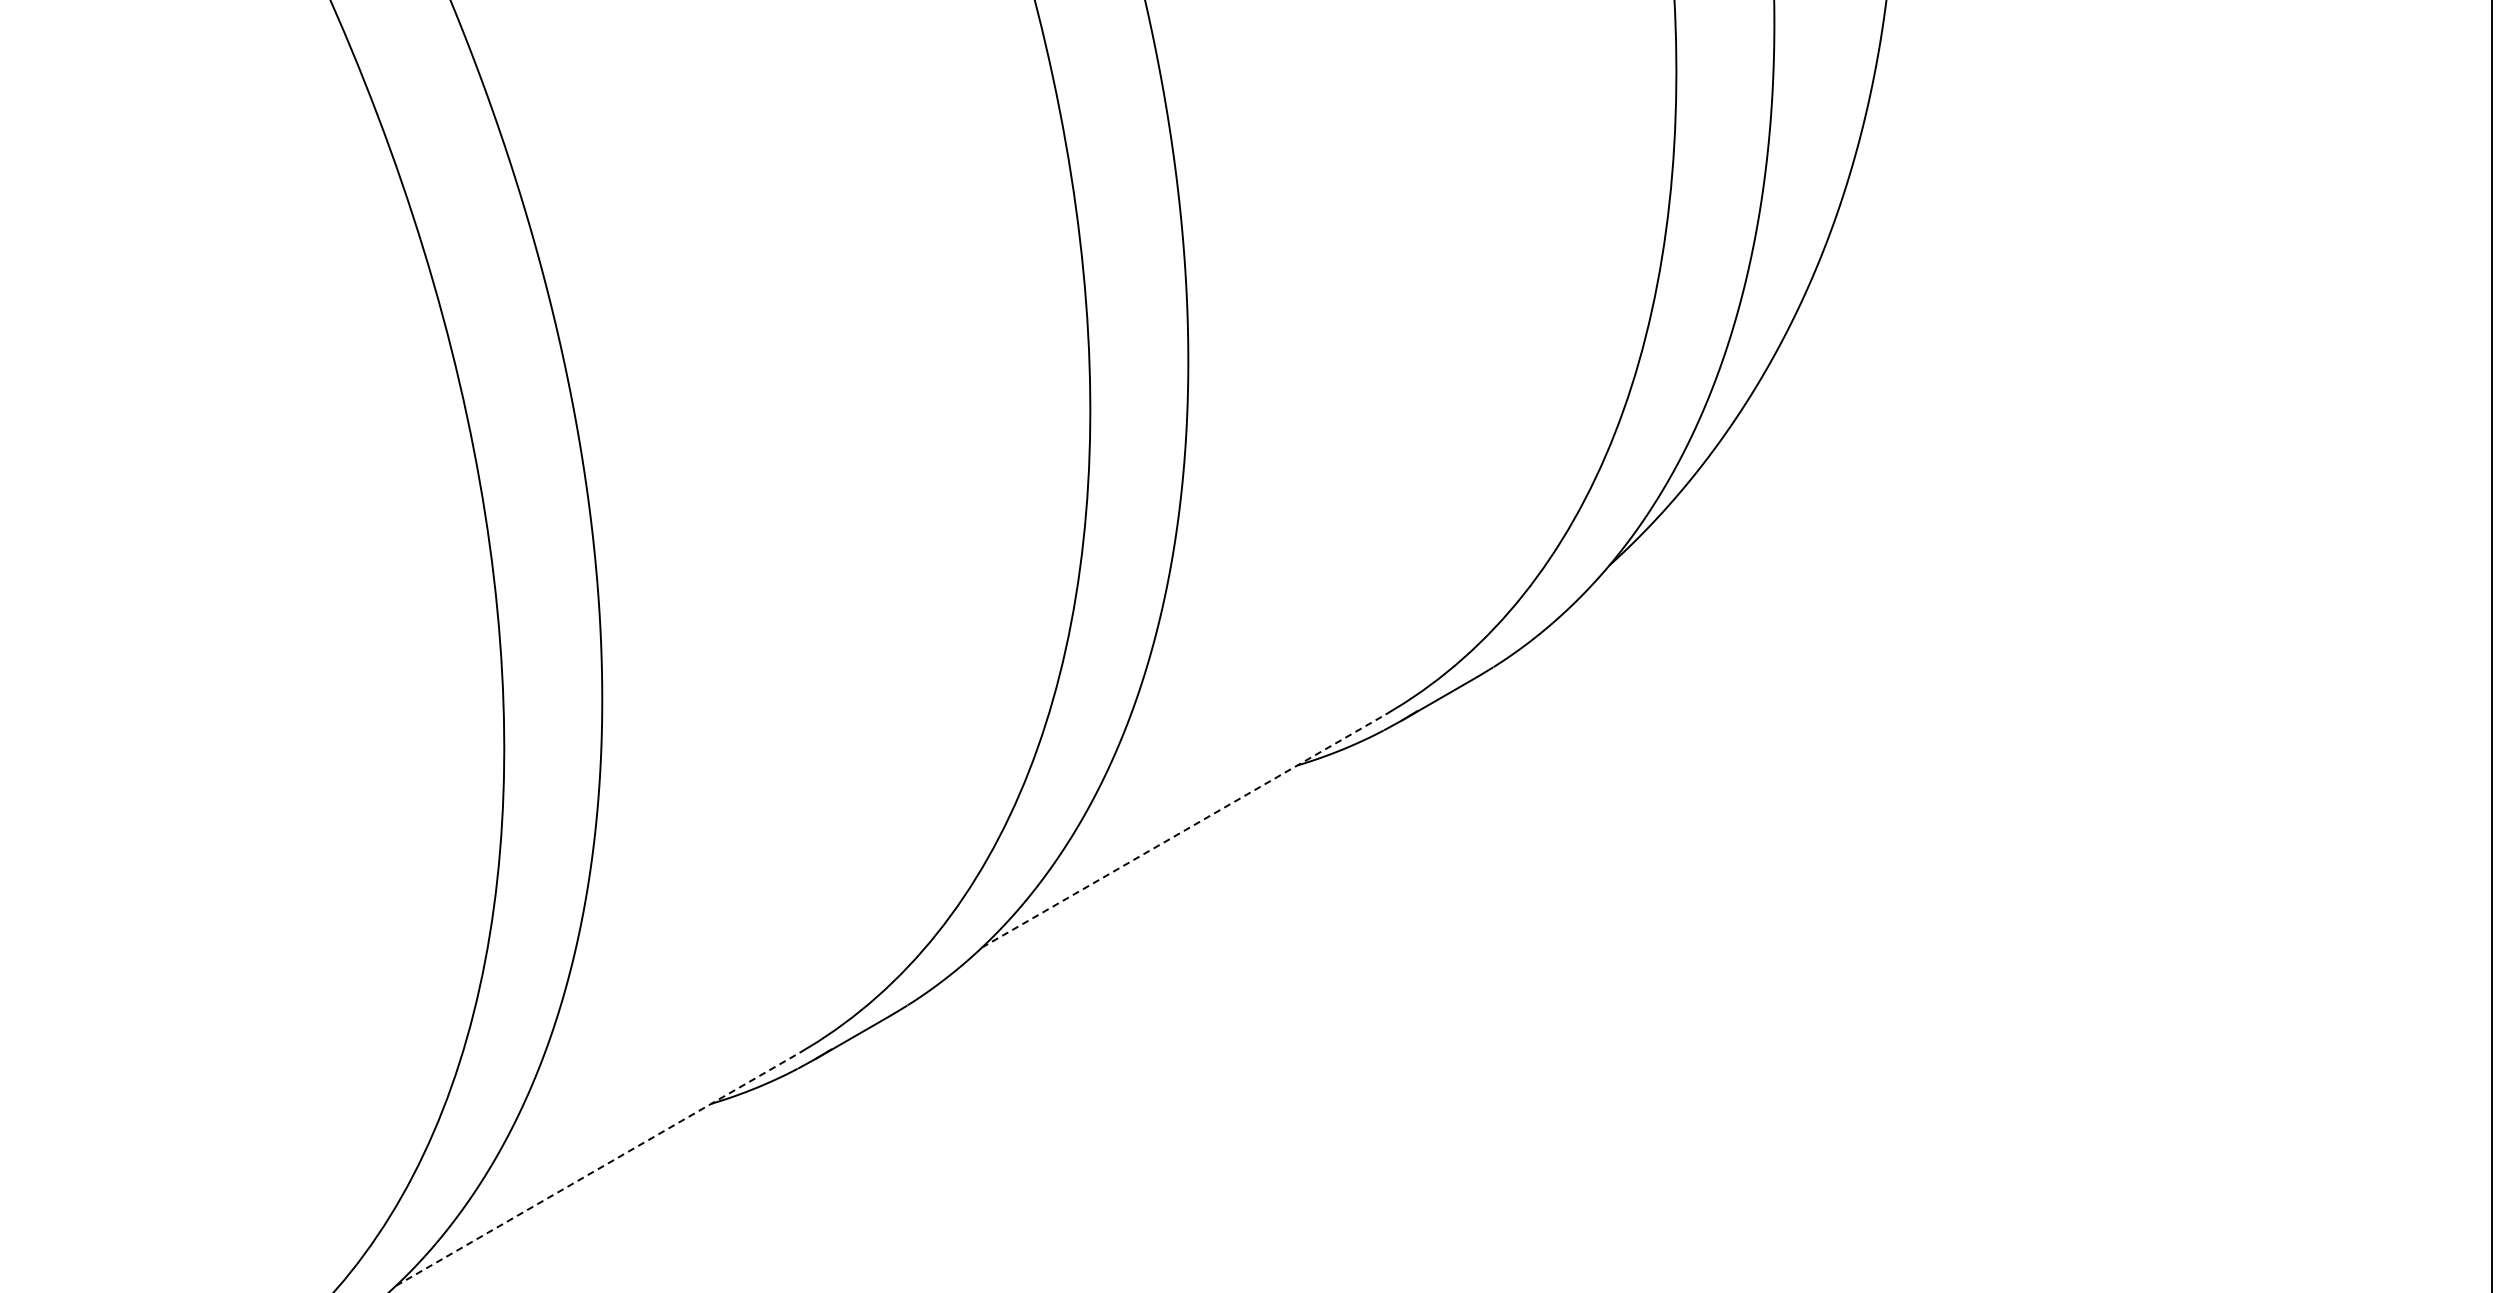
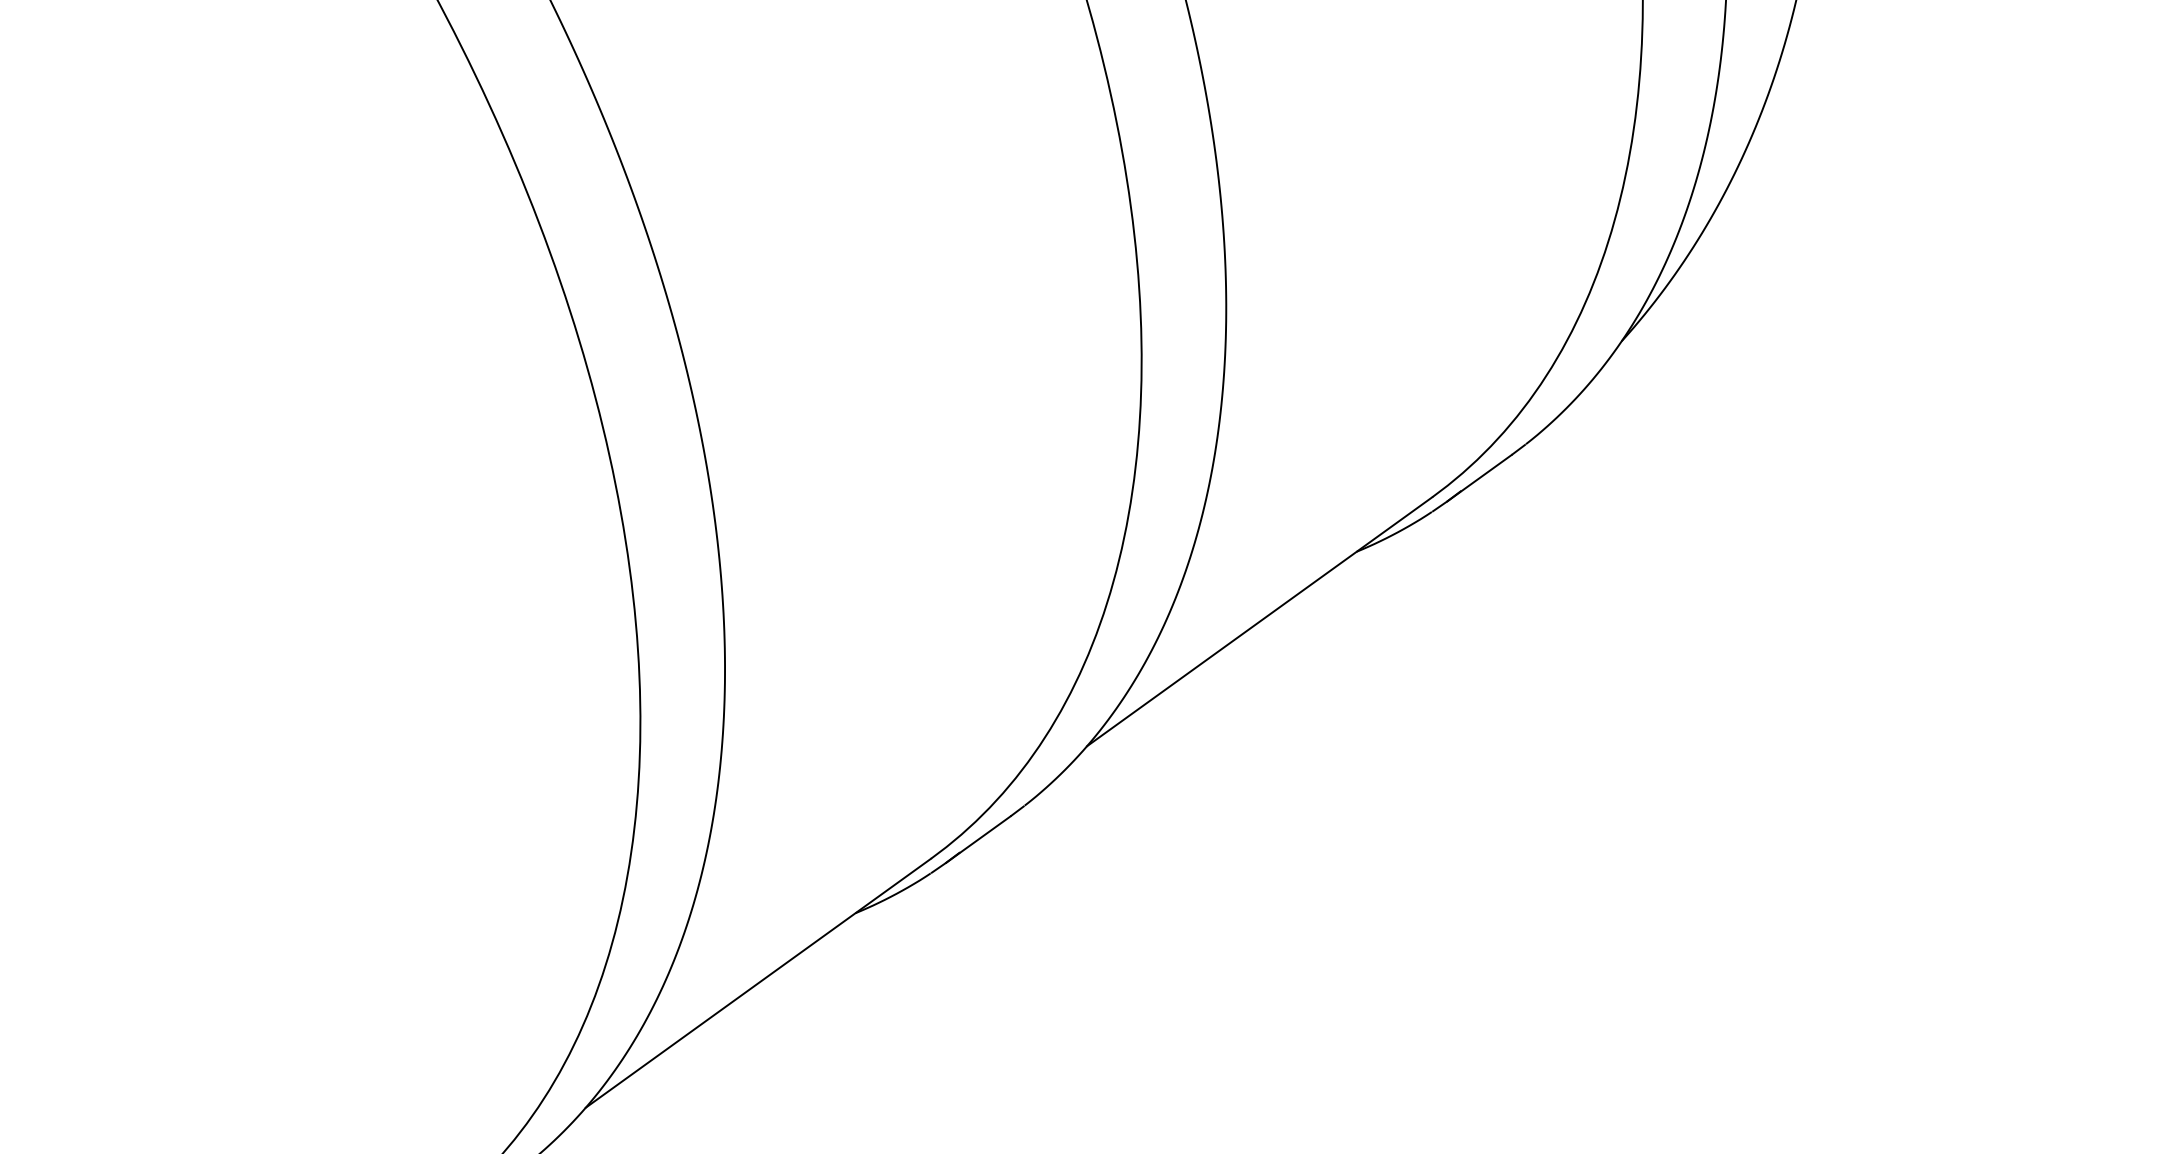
line: (1184, 830) -> (1260, 621), dashed -> solid
line: (598, 1169) -> (759, 983), dashed -> solid

